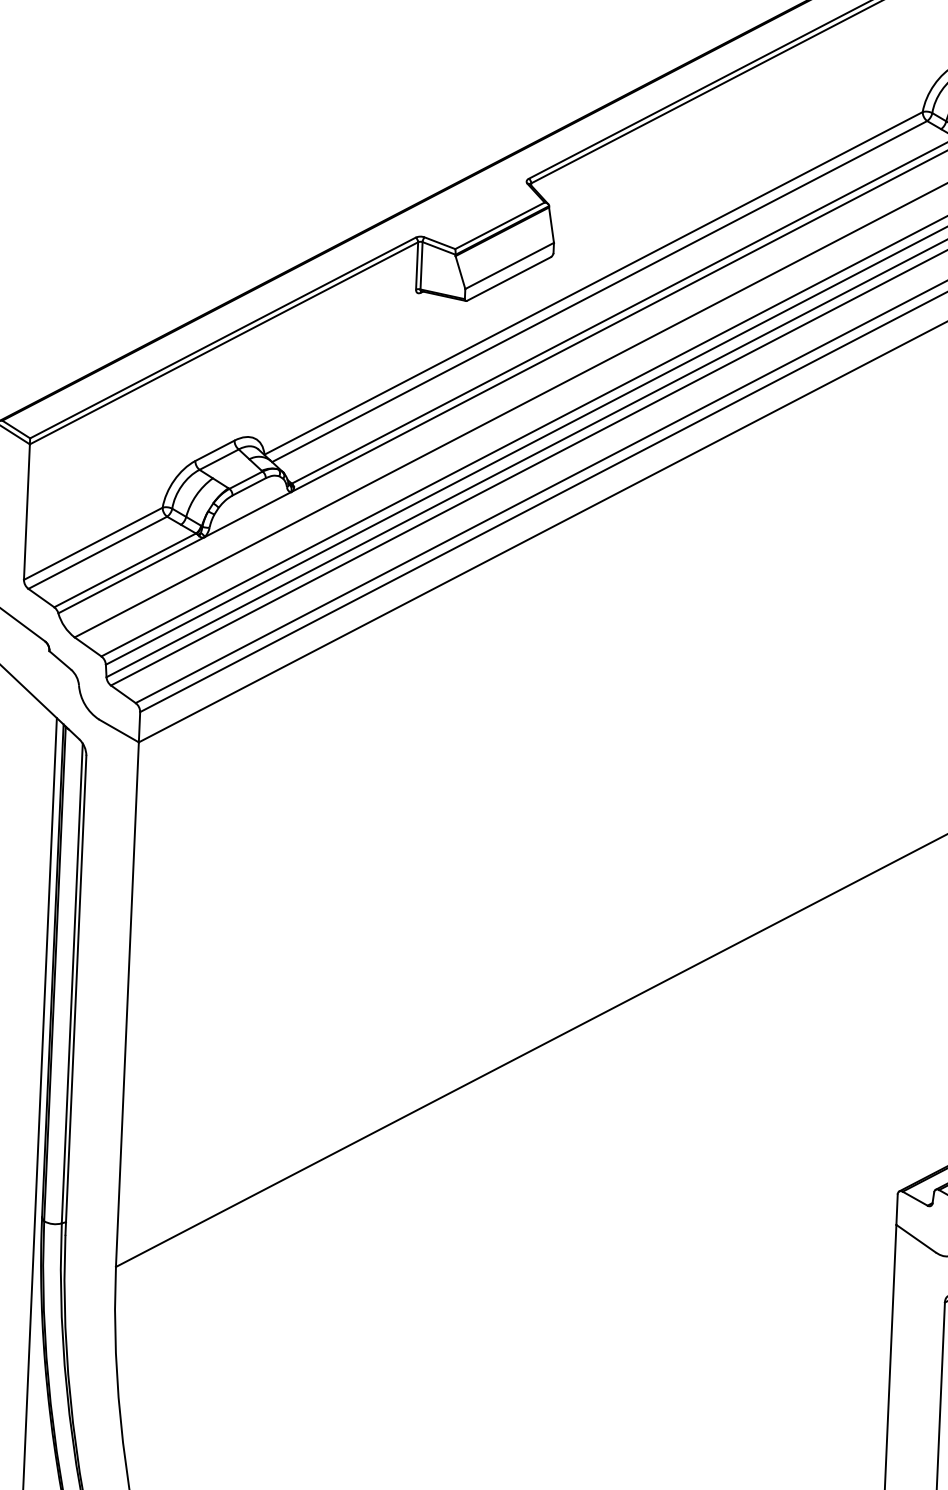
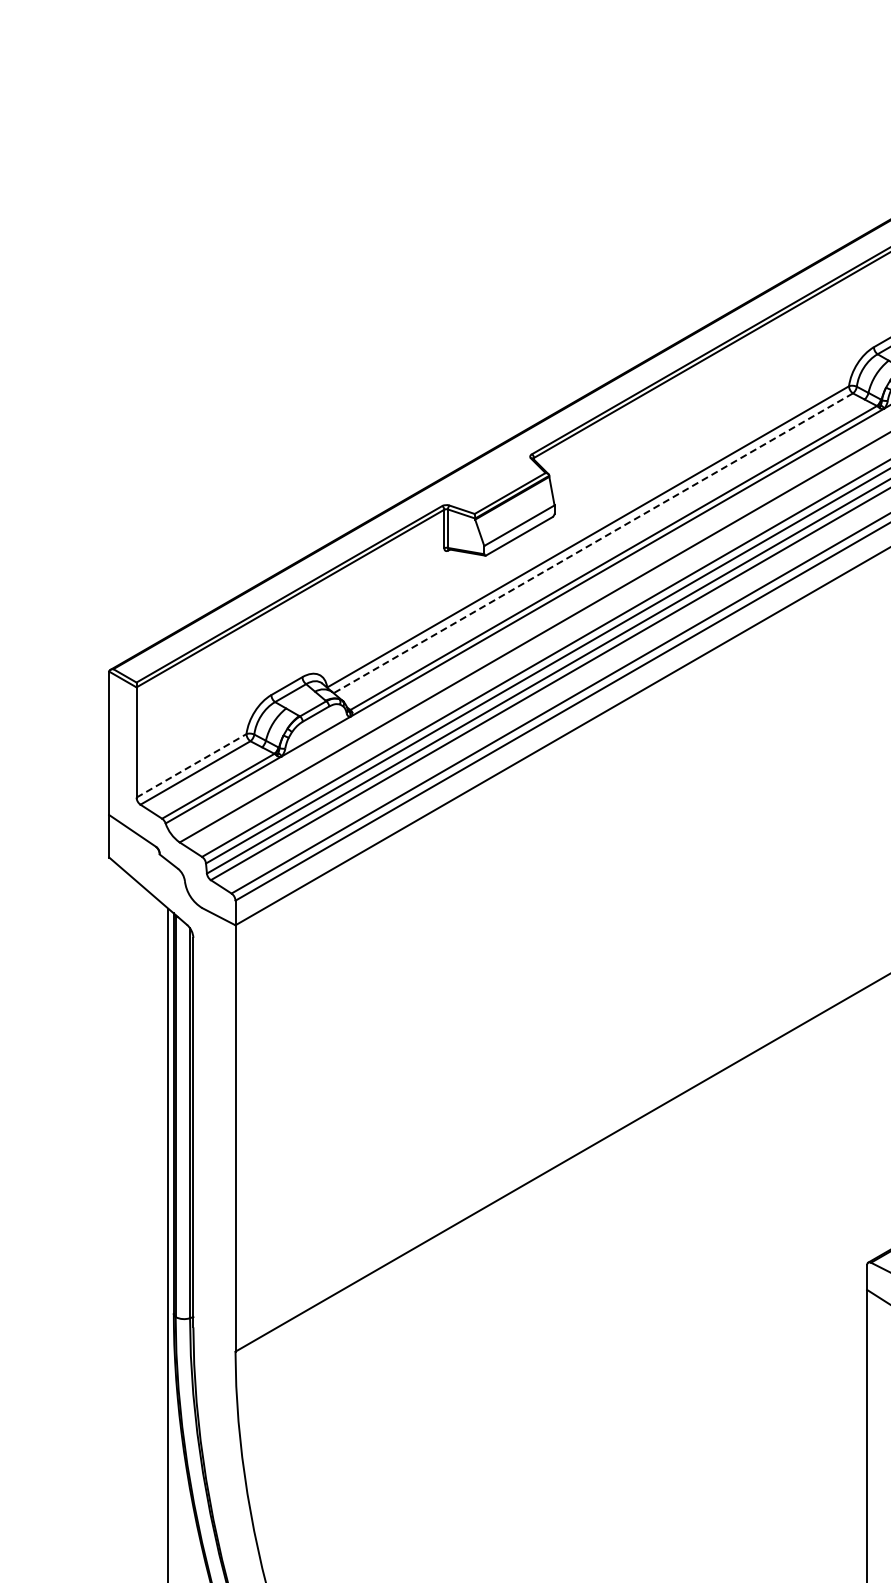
line: (599, 291) -> (593, 543), solid -> dashed
line: (93, 543) -> (191, 765), solid -> dashed

